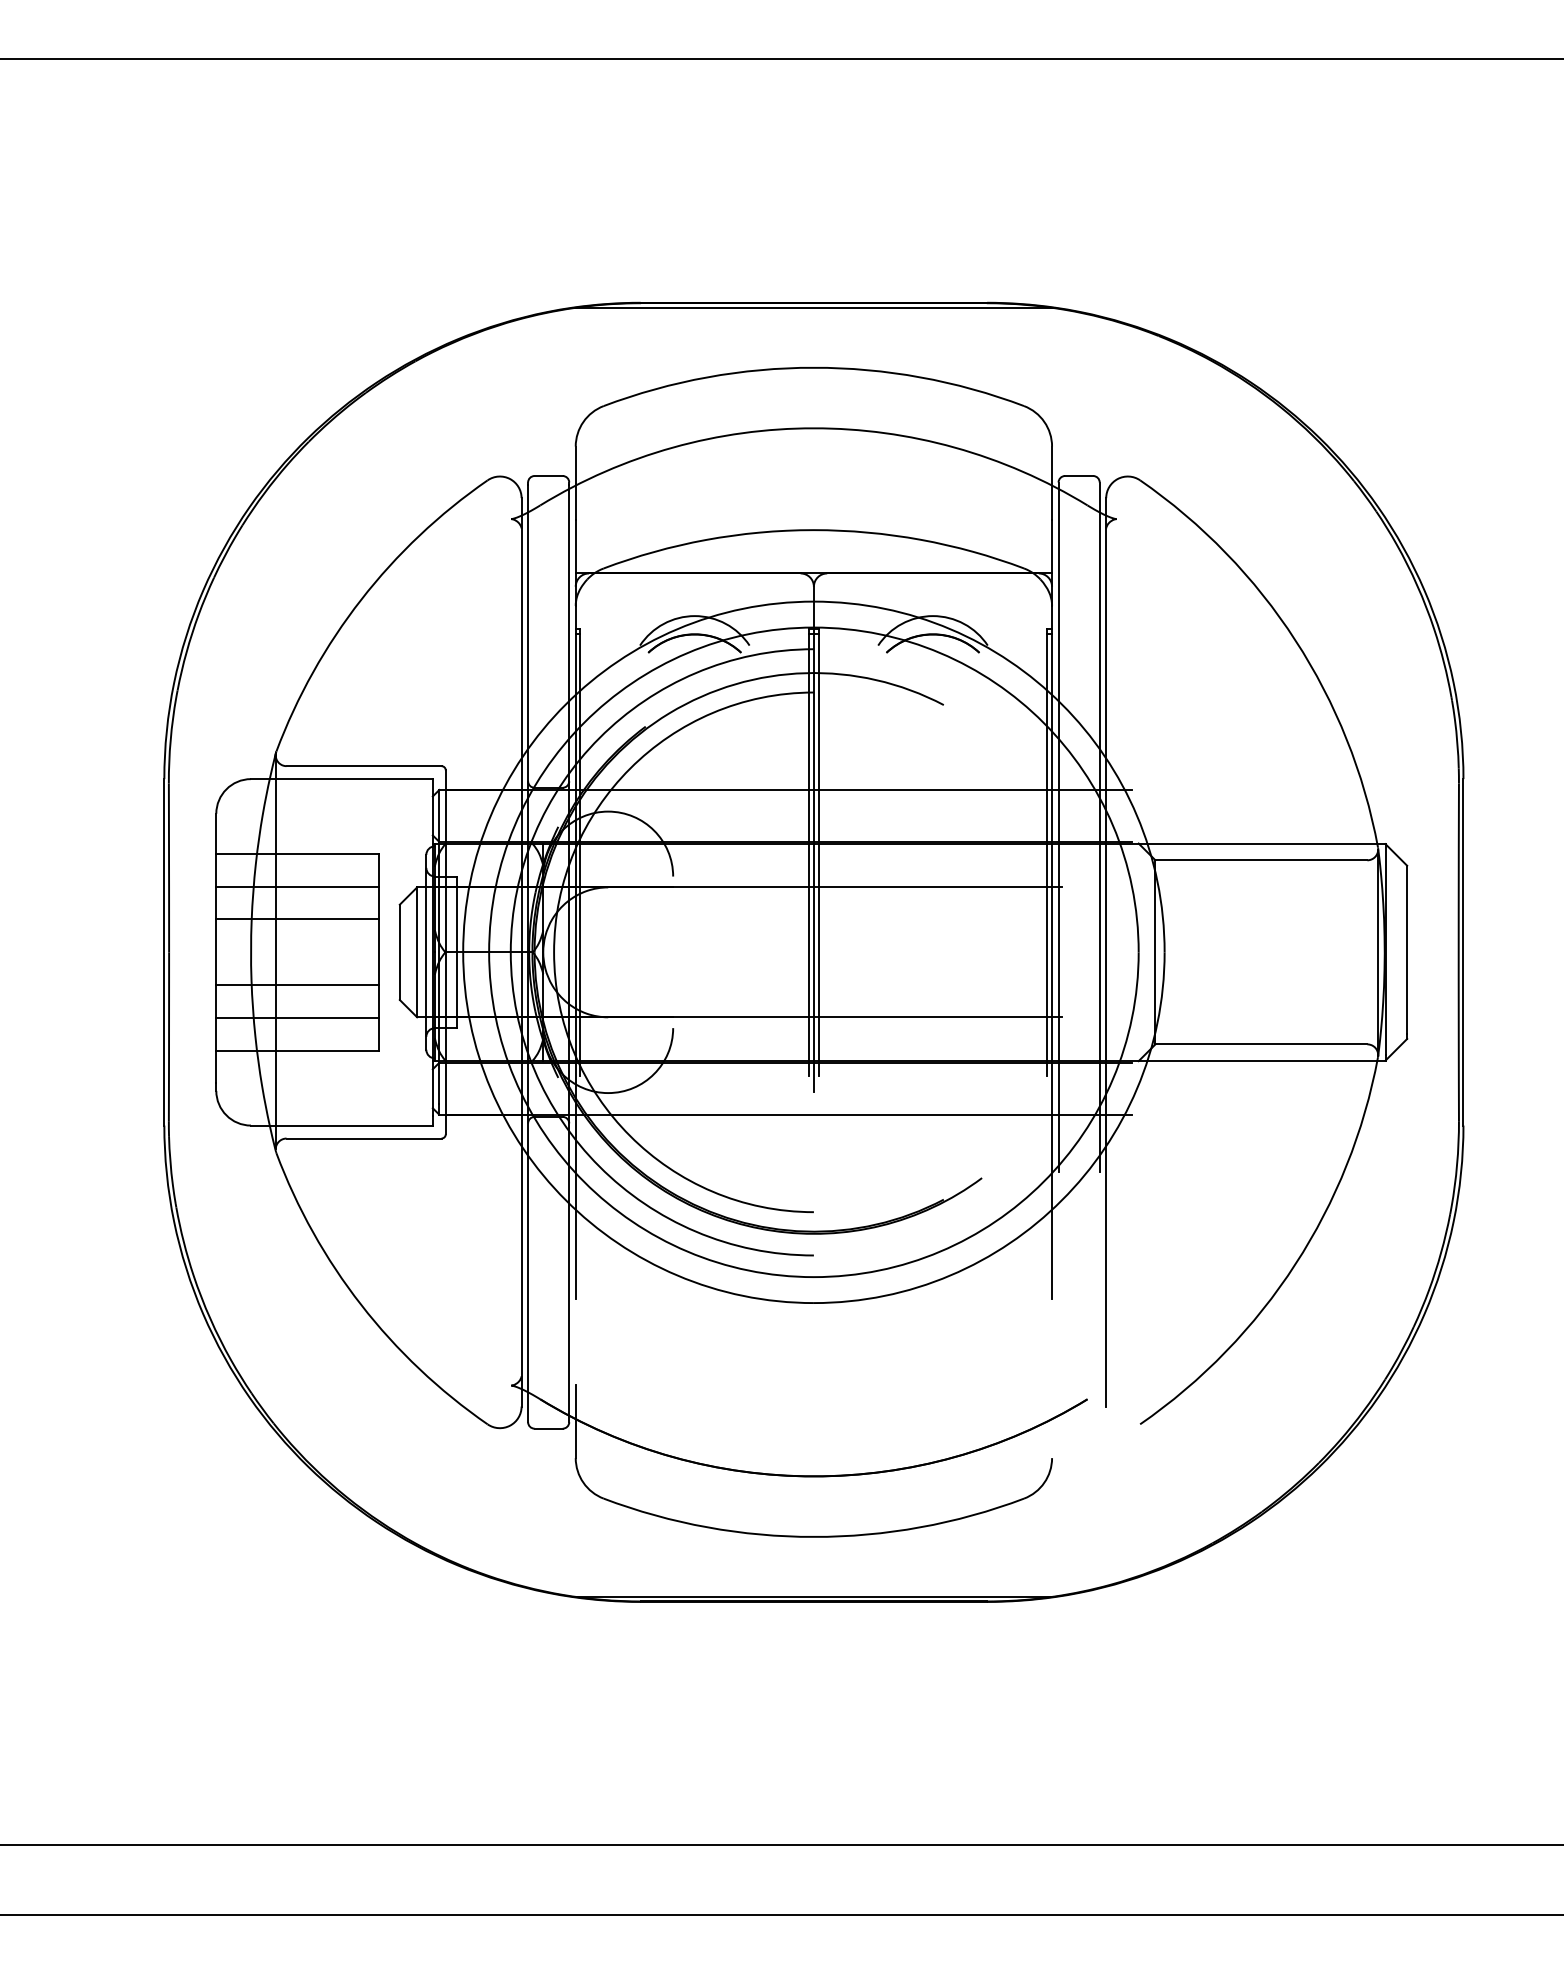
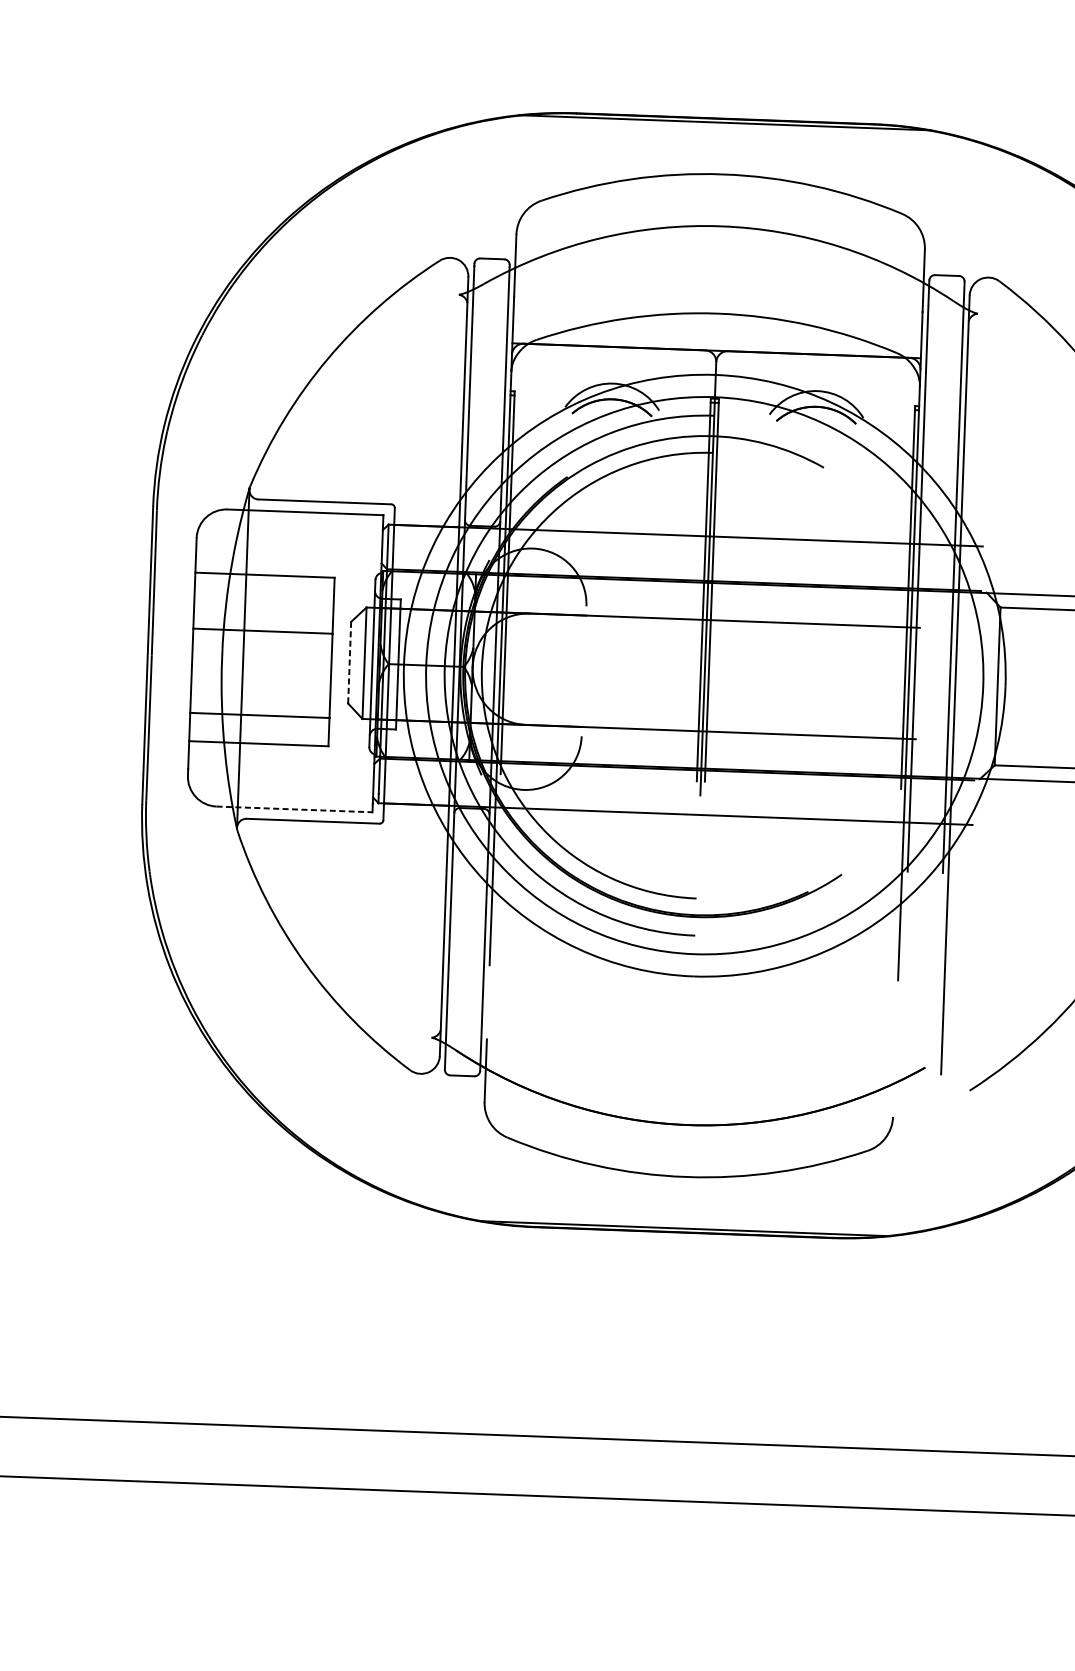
line: (297, 887) -> (263, 603), removed
line: (399, 952) -> (349, 662), solid -> dashed
line: (297, 985) -> (260, 687), removed
line: (341, 1125) -> (294, 809), solid -> dashed

